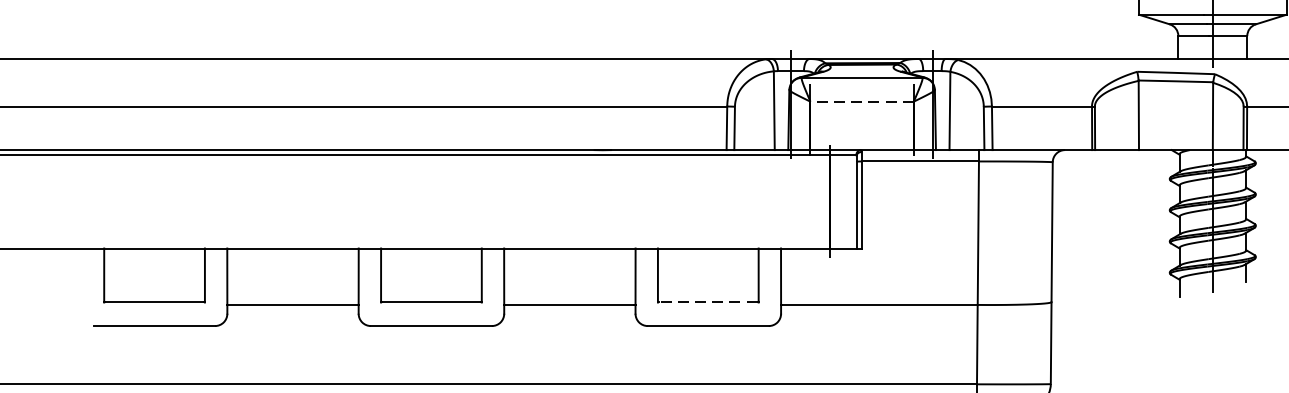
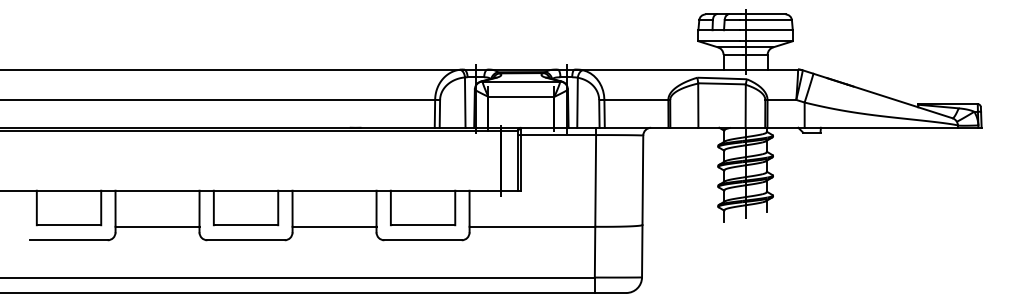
line: (860, 101) -> (520, 96), dashed -> solid
line: (707, 302) -> (422, 225), dashed -> solid

